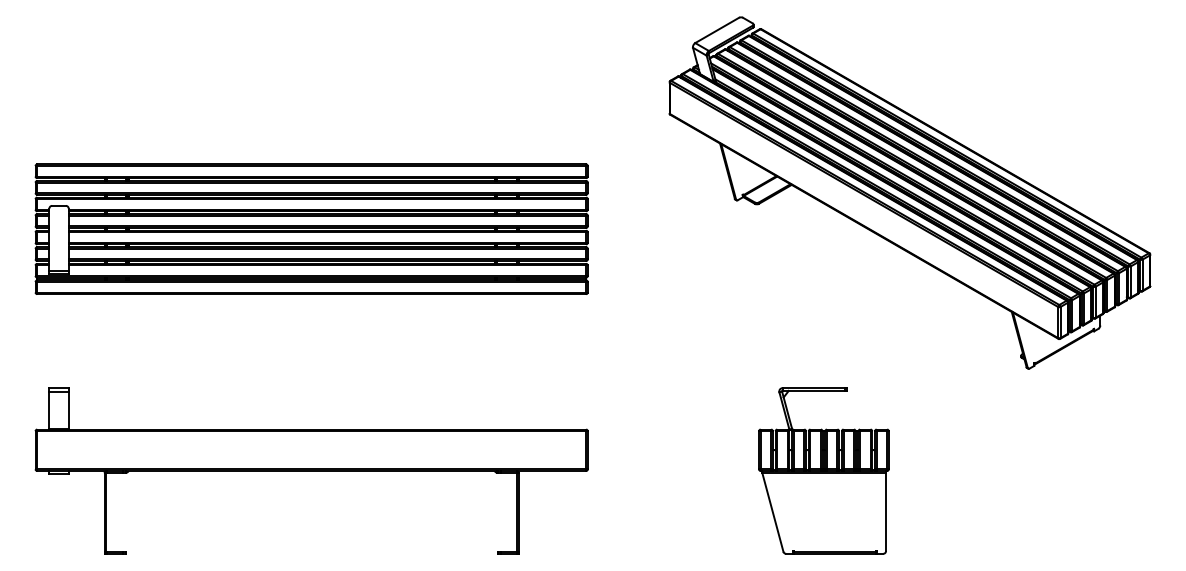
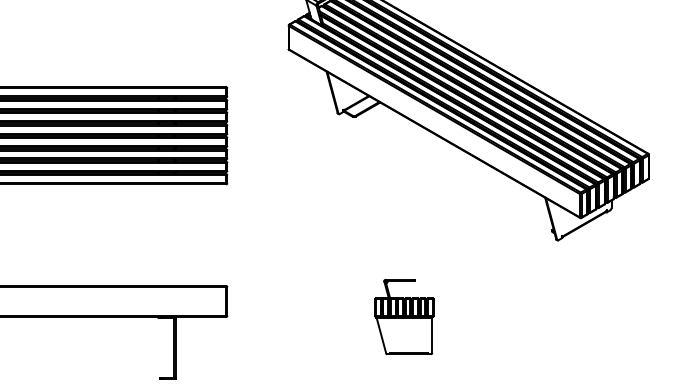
part: (823, 470) -> (404, 316), size x0.6

